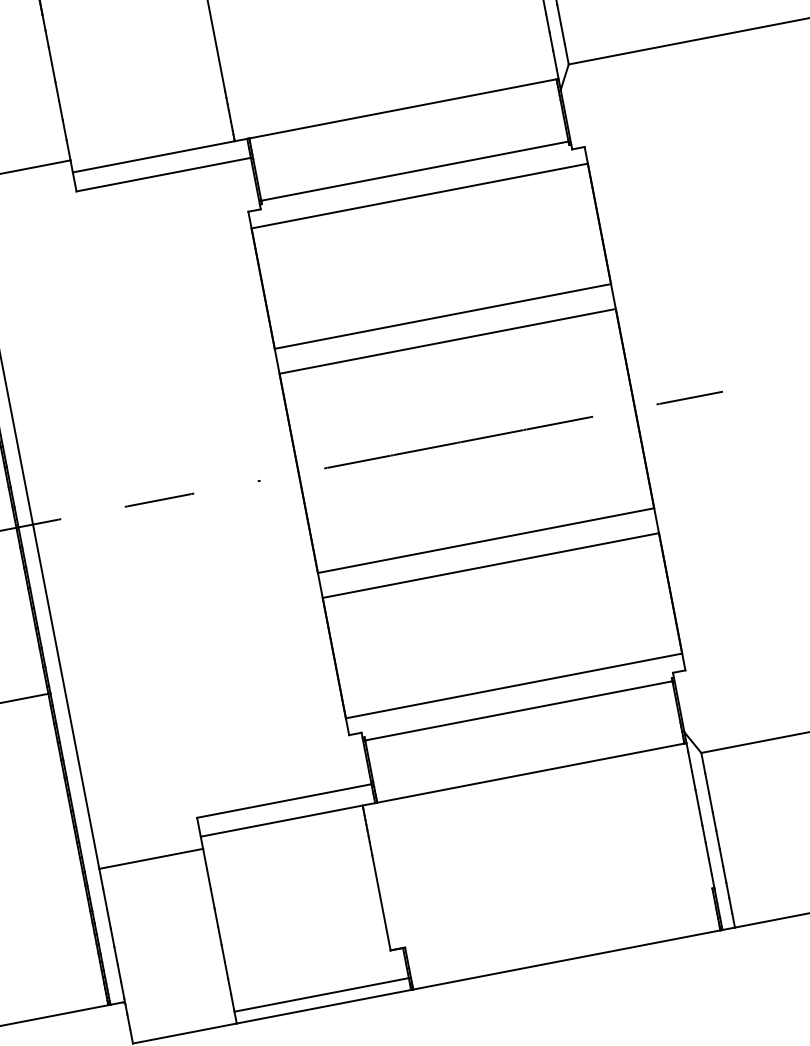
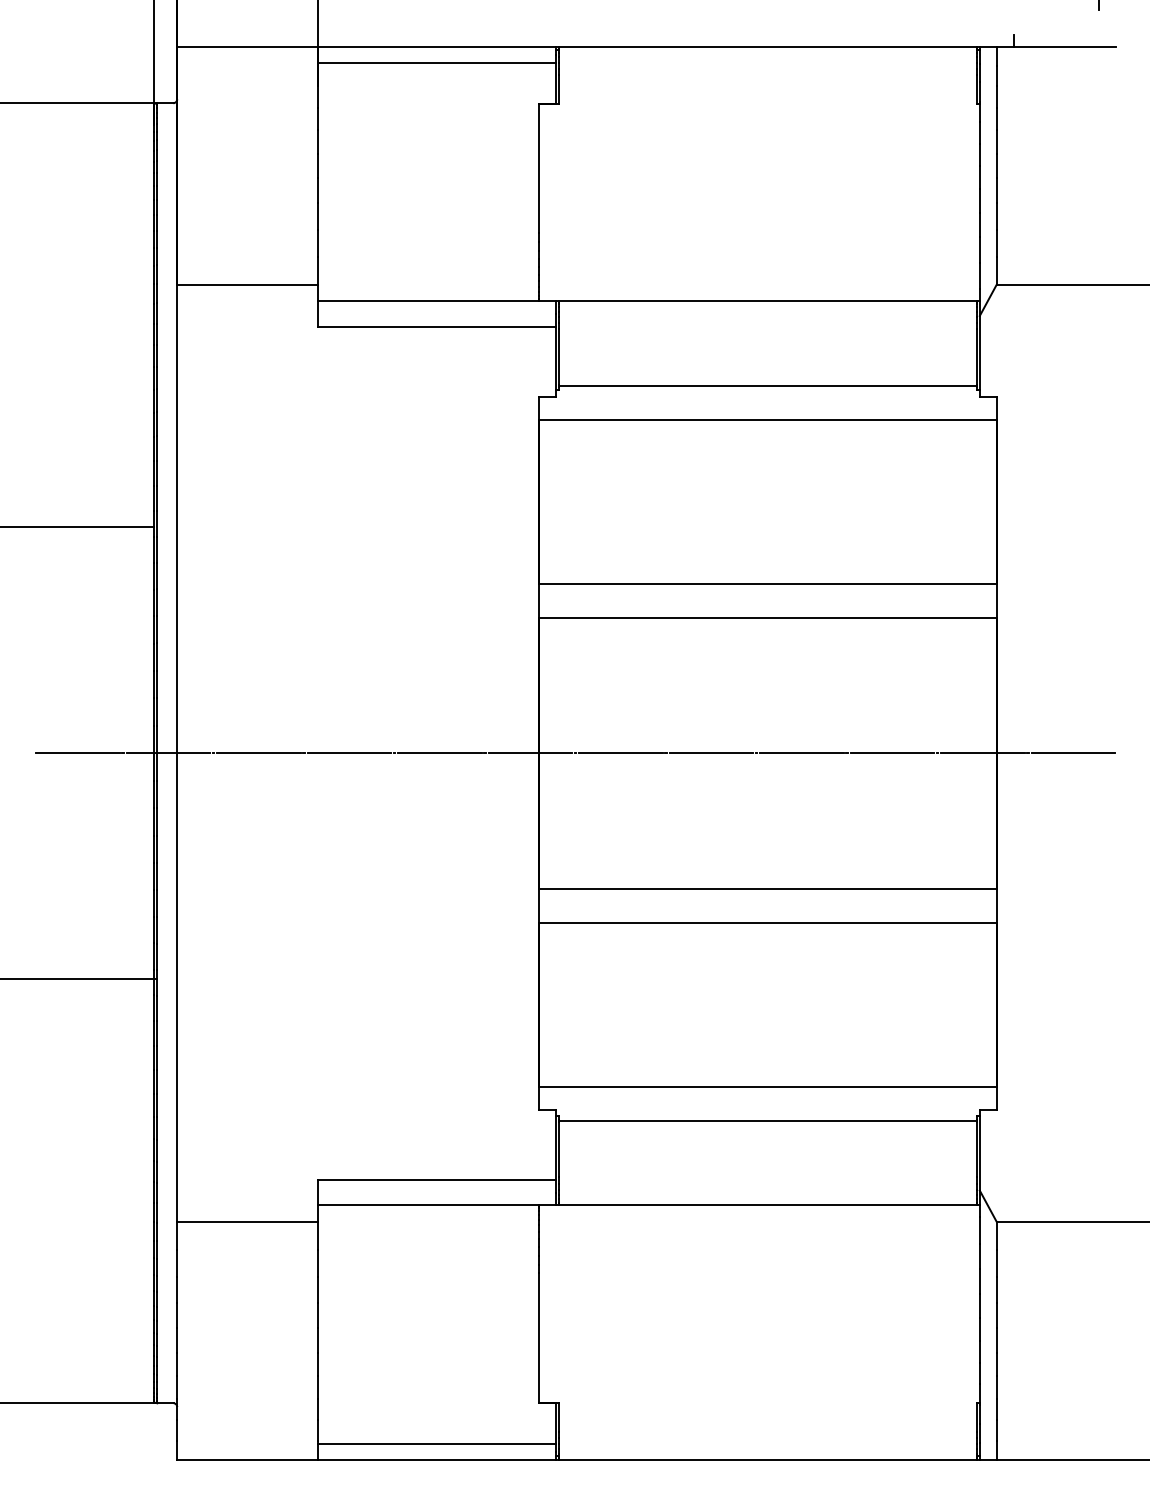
line: (624, 410) -> (982, 753), added
line: (292, 474) -> (530, 753), added
line: (225, 487) -> (439, 753), added
line: (92, 513) -> (258, 753), added

